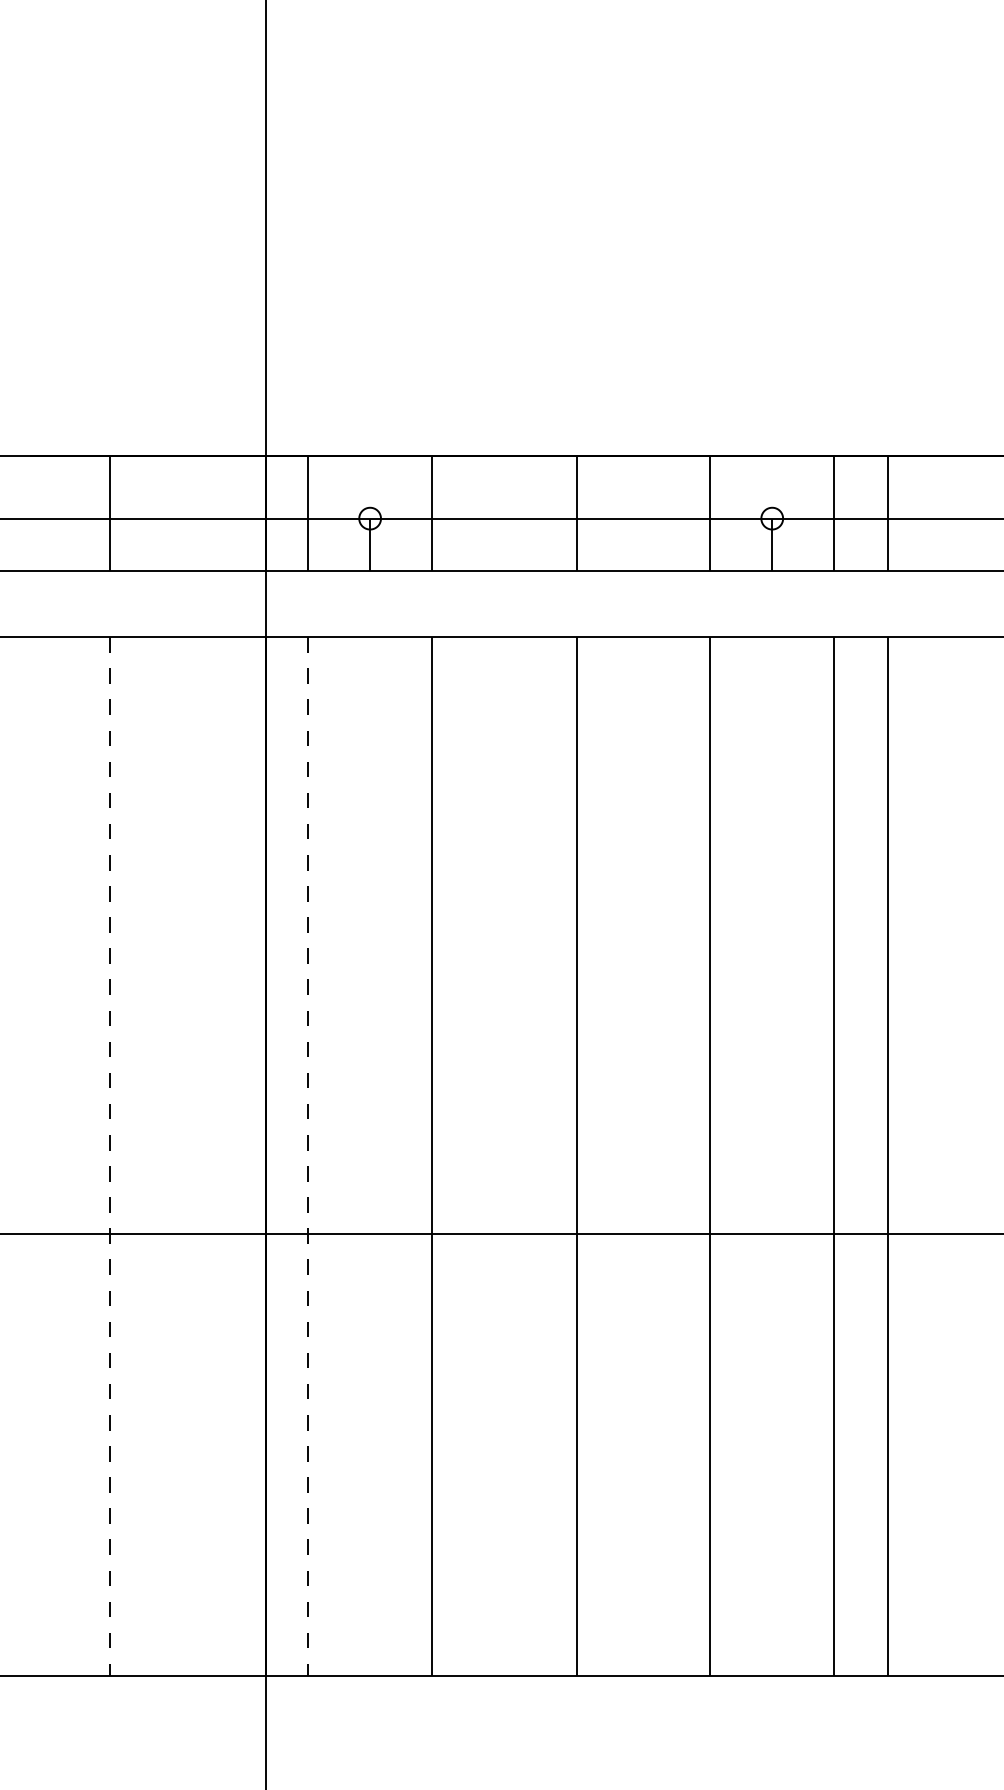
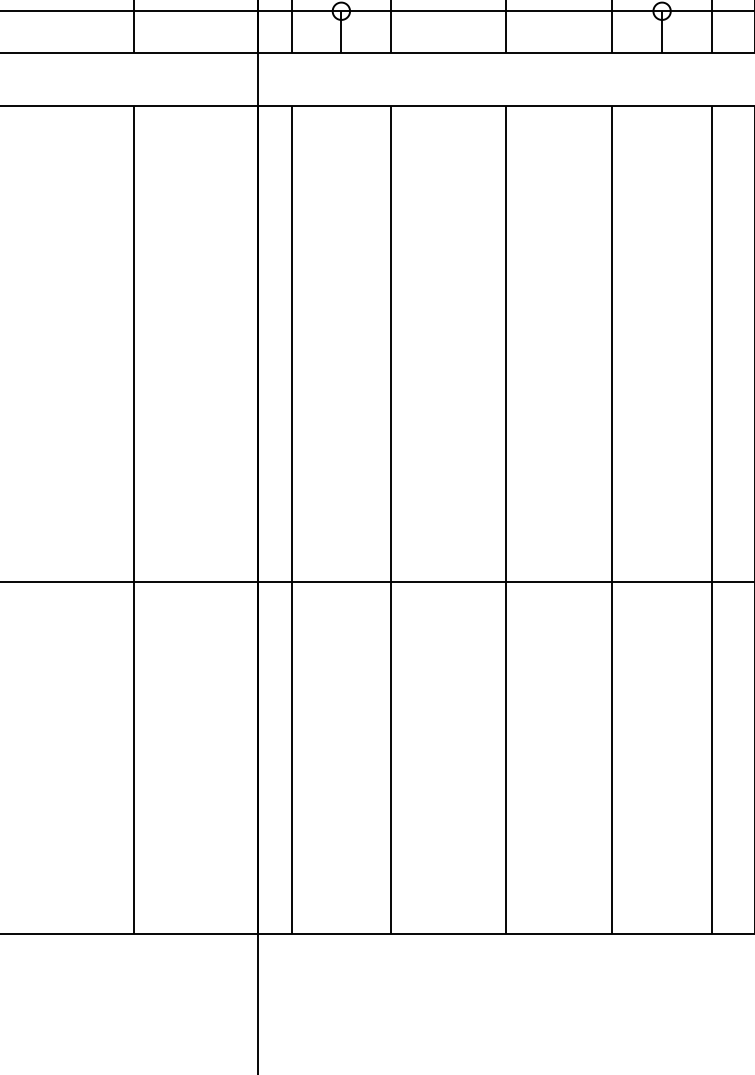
line: (110, 1156) -> (134, 520), dashed -> solid
line: (307, 1156) -> (291, 520), dashed -> solid

